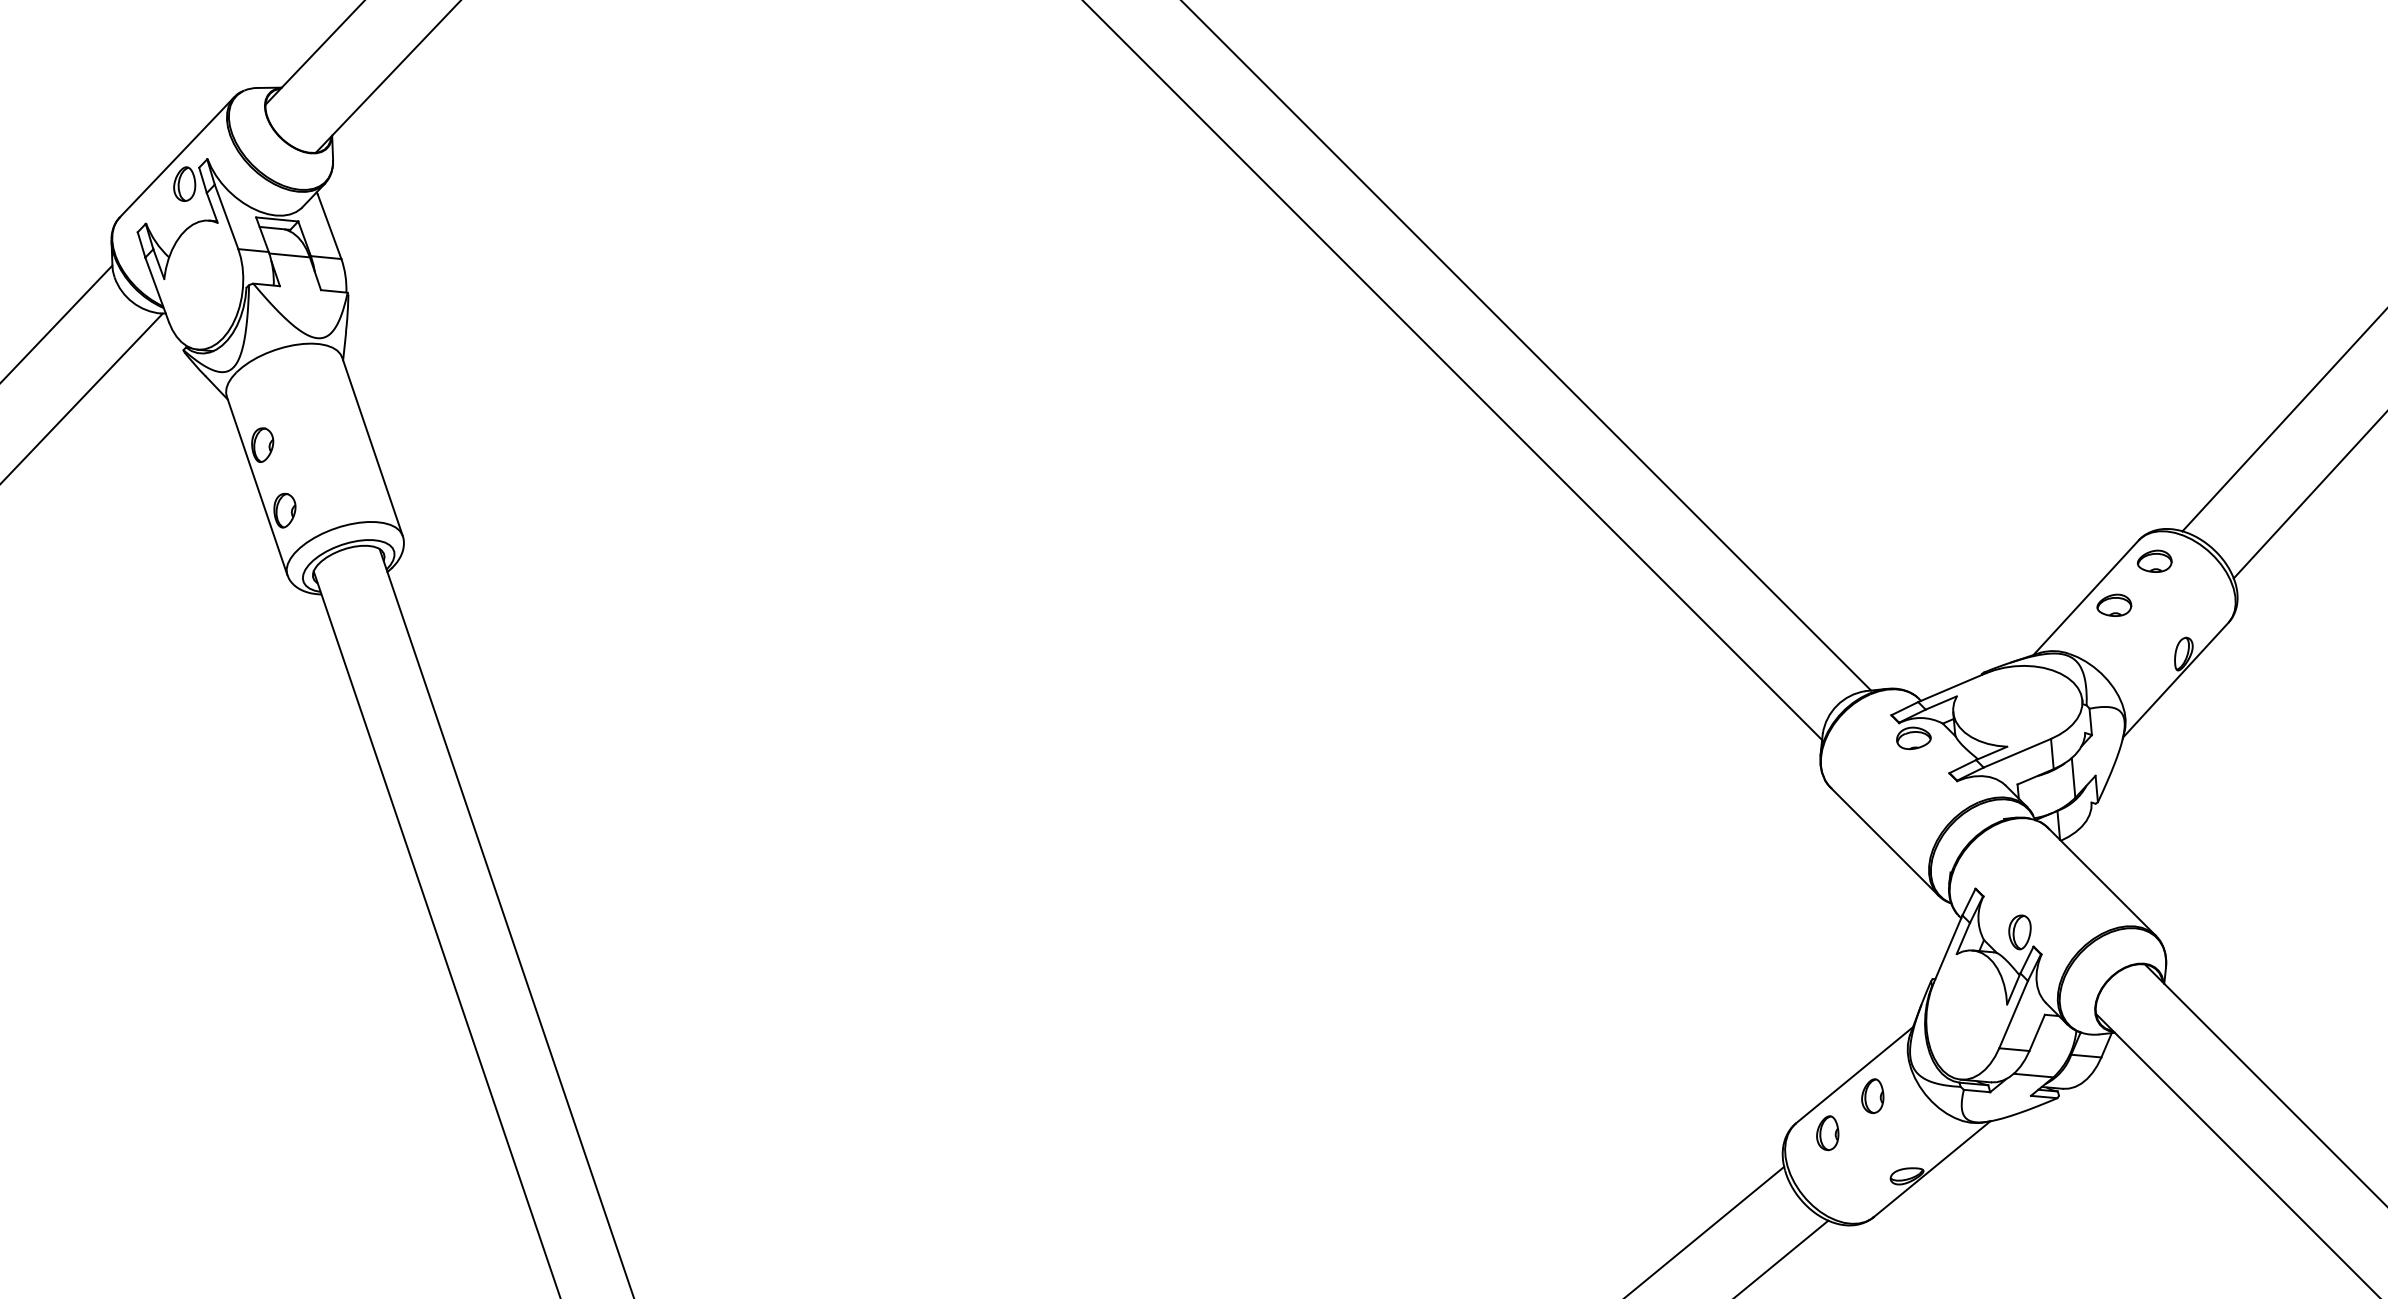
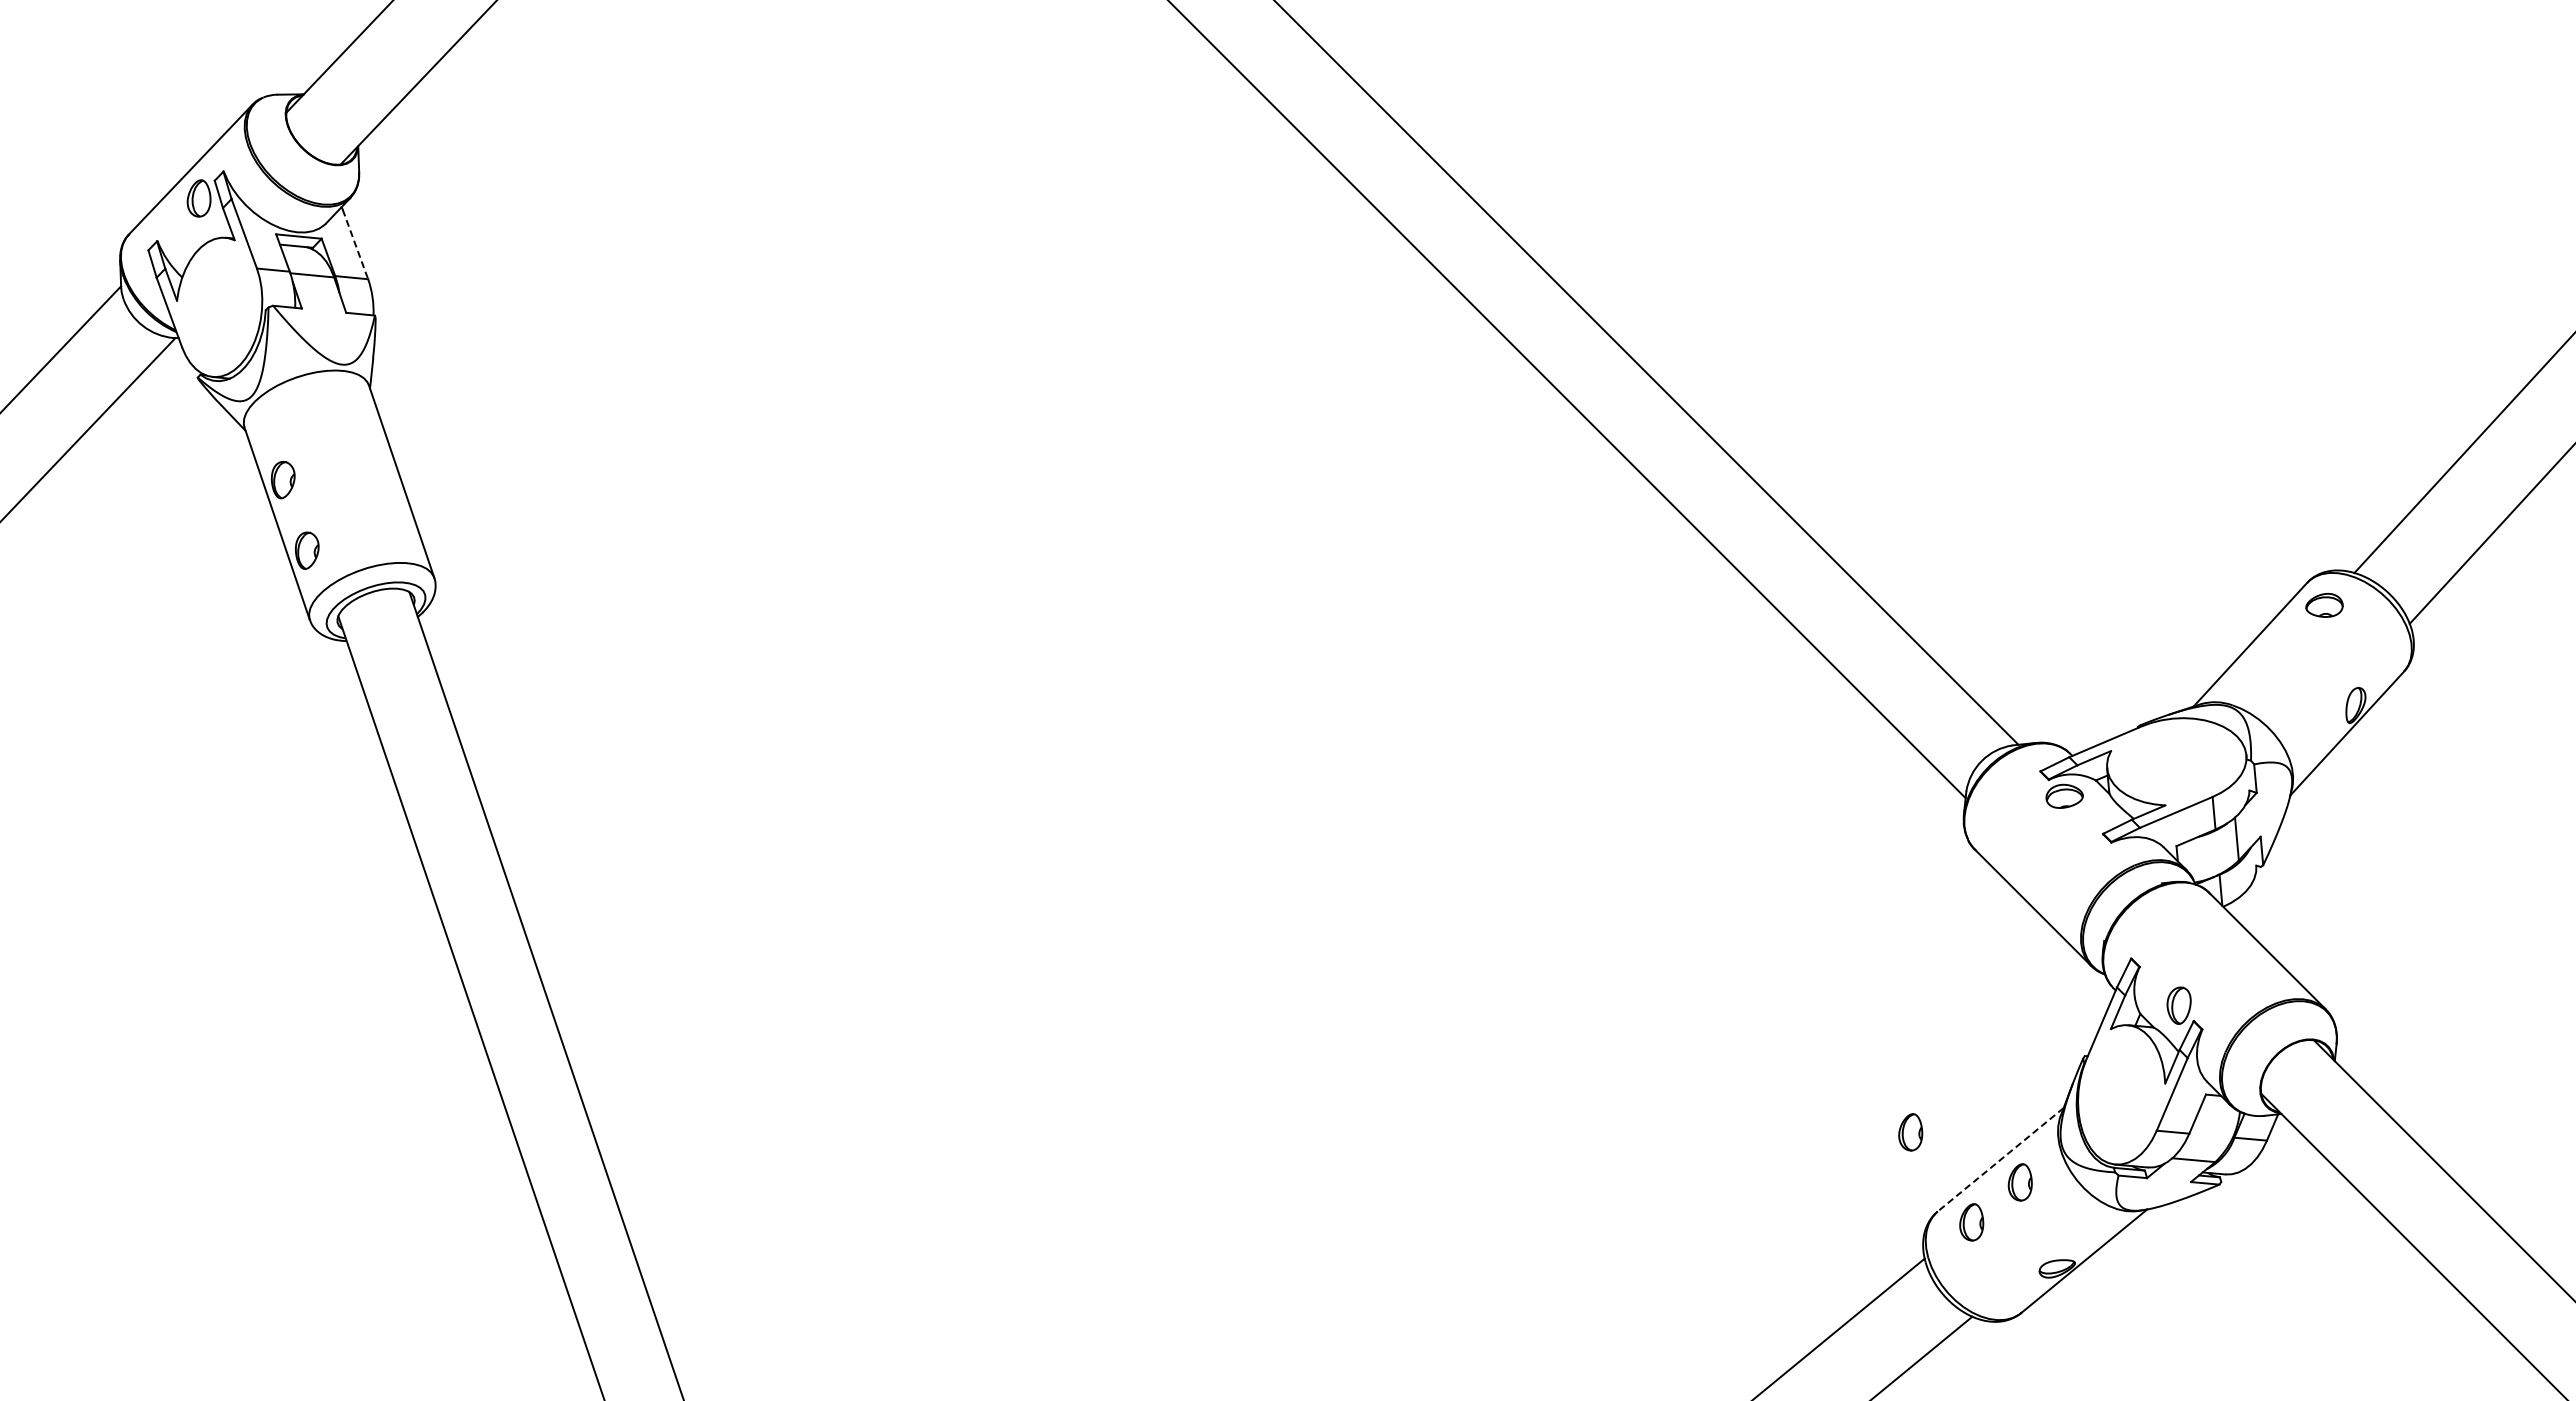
line: (329, 226) -> (355, 244), solid -> dashed
part: (2113, 605) -> (2280, 652), removed
part: (1770, 1049) -> (1910, 1132), added
line: (1854, 1074) -> (2000, 1159), solid -> dashed

